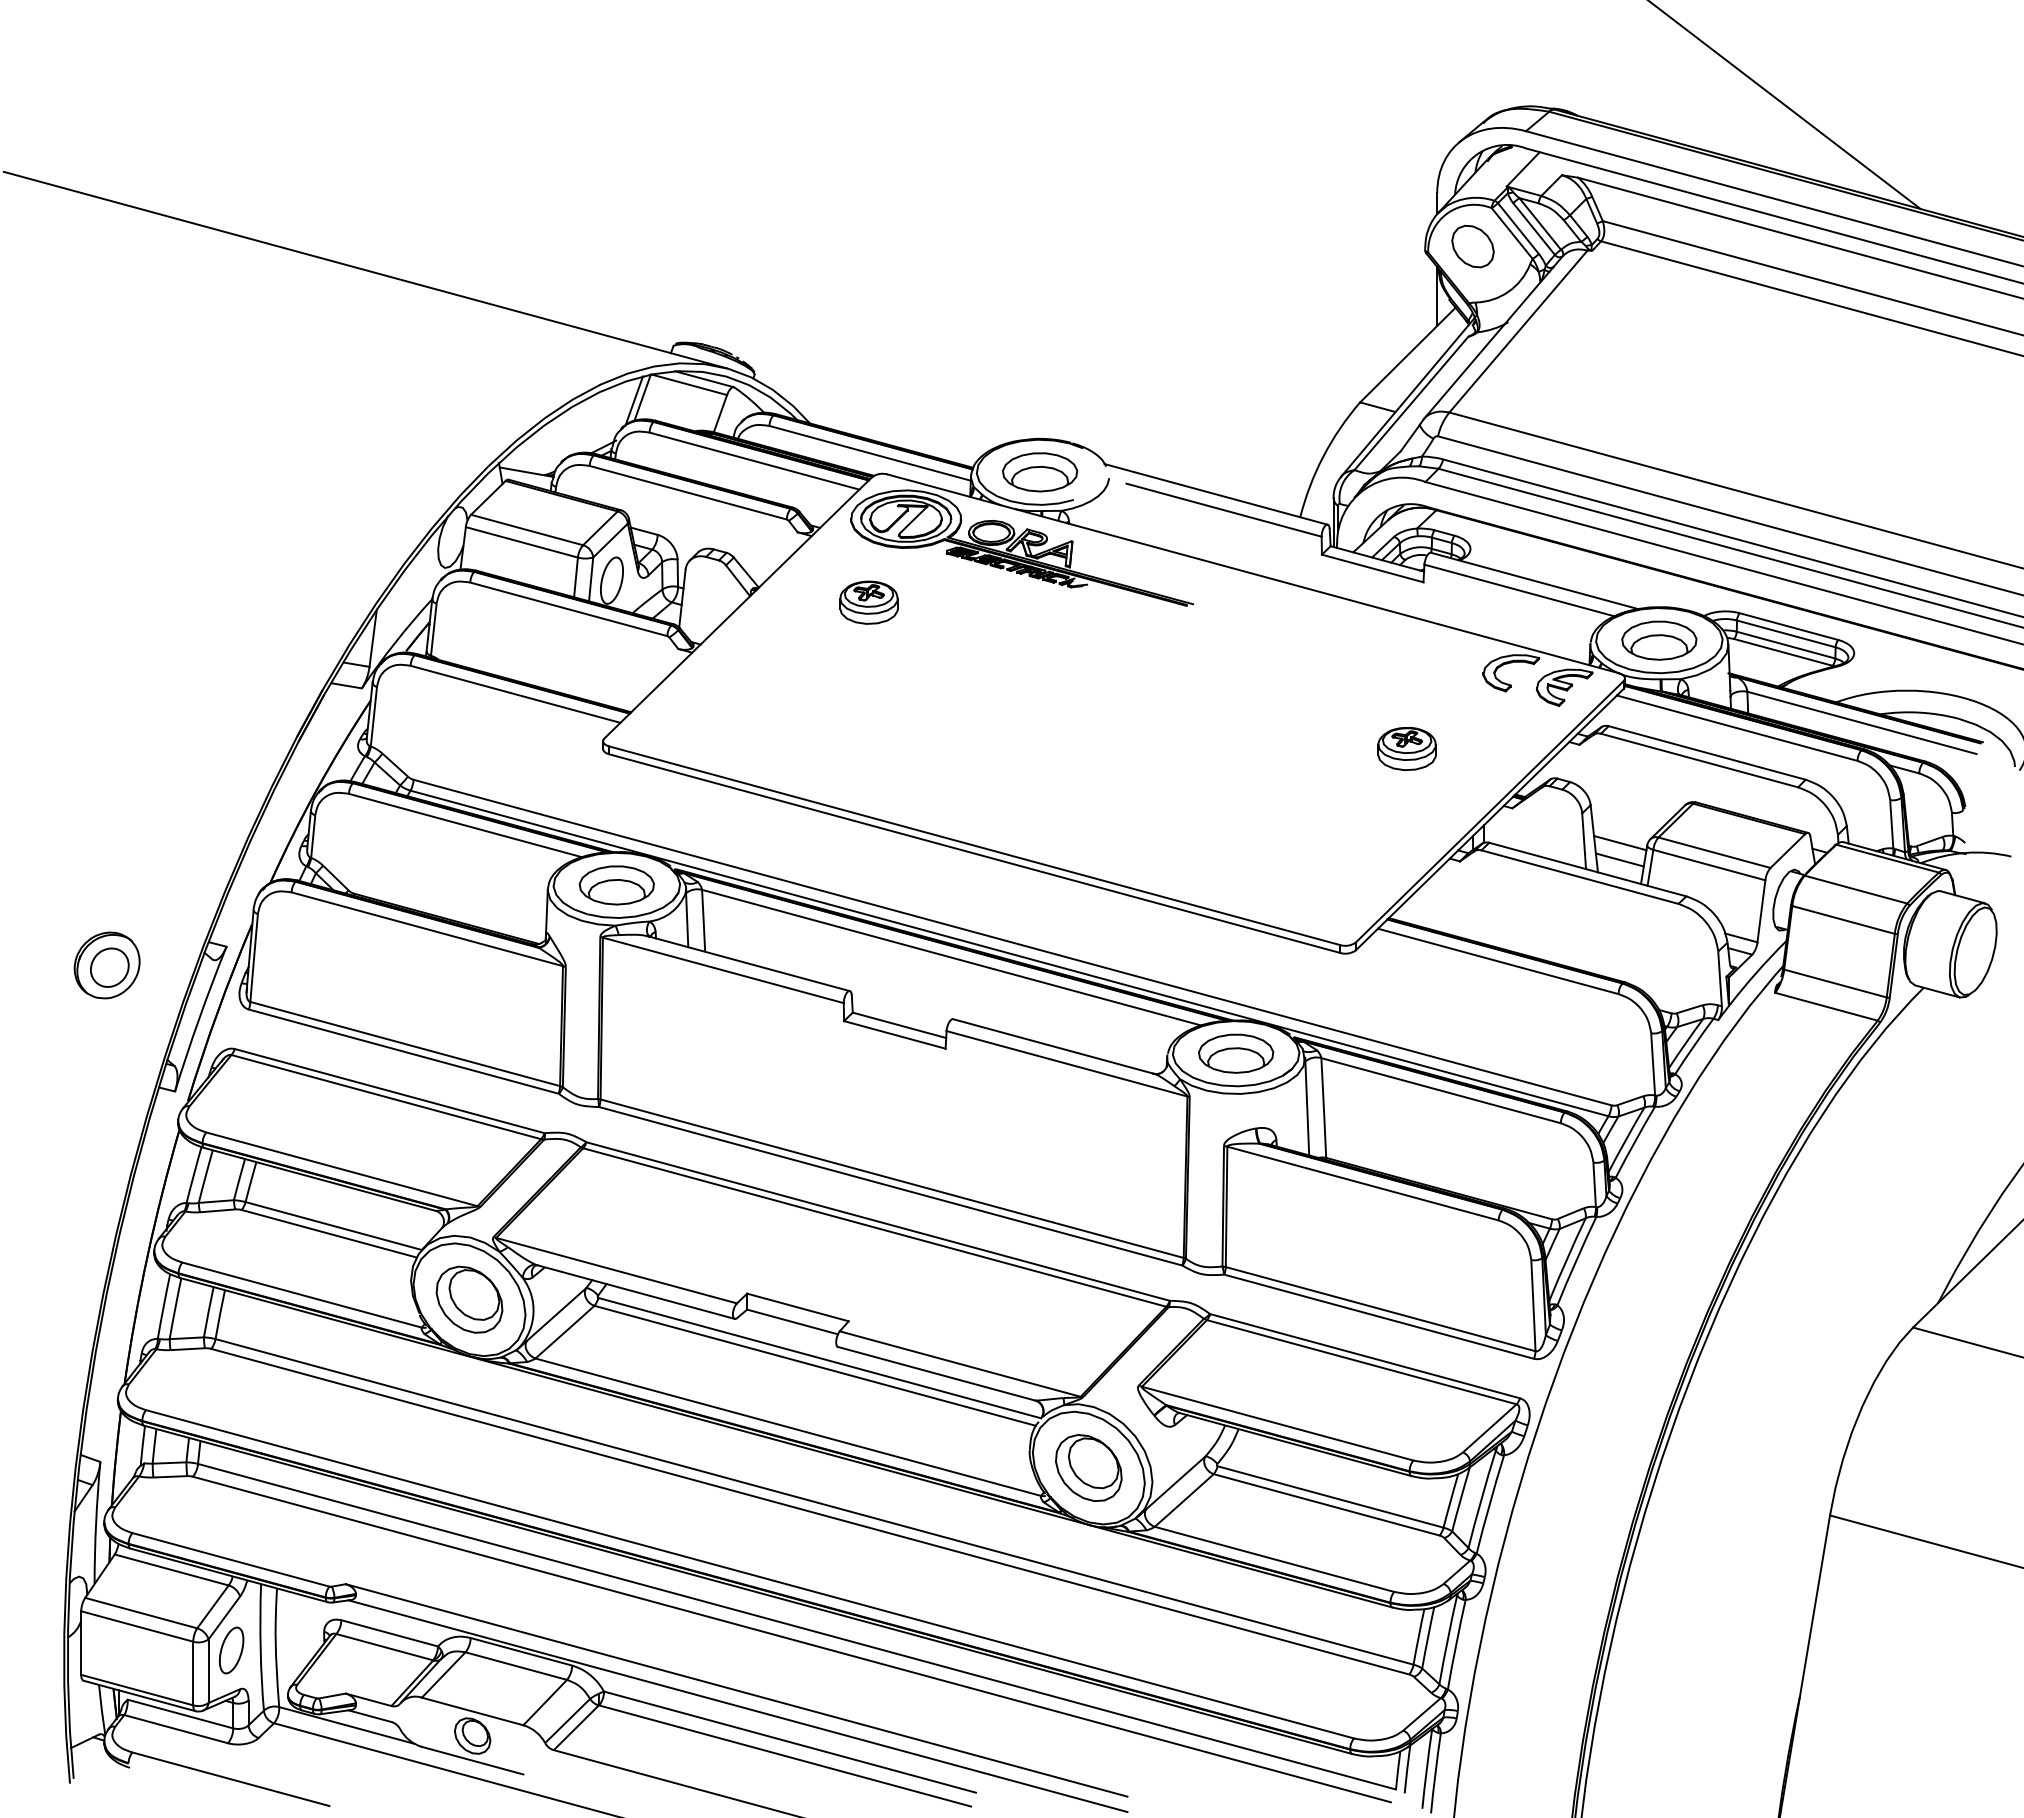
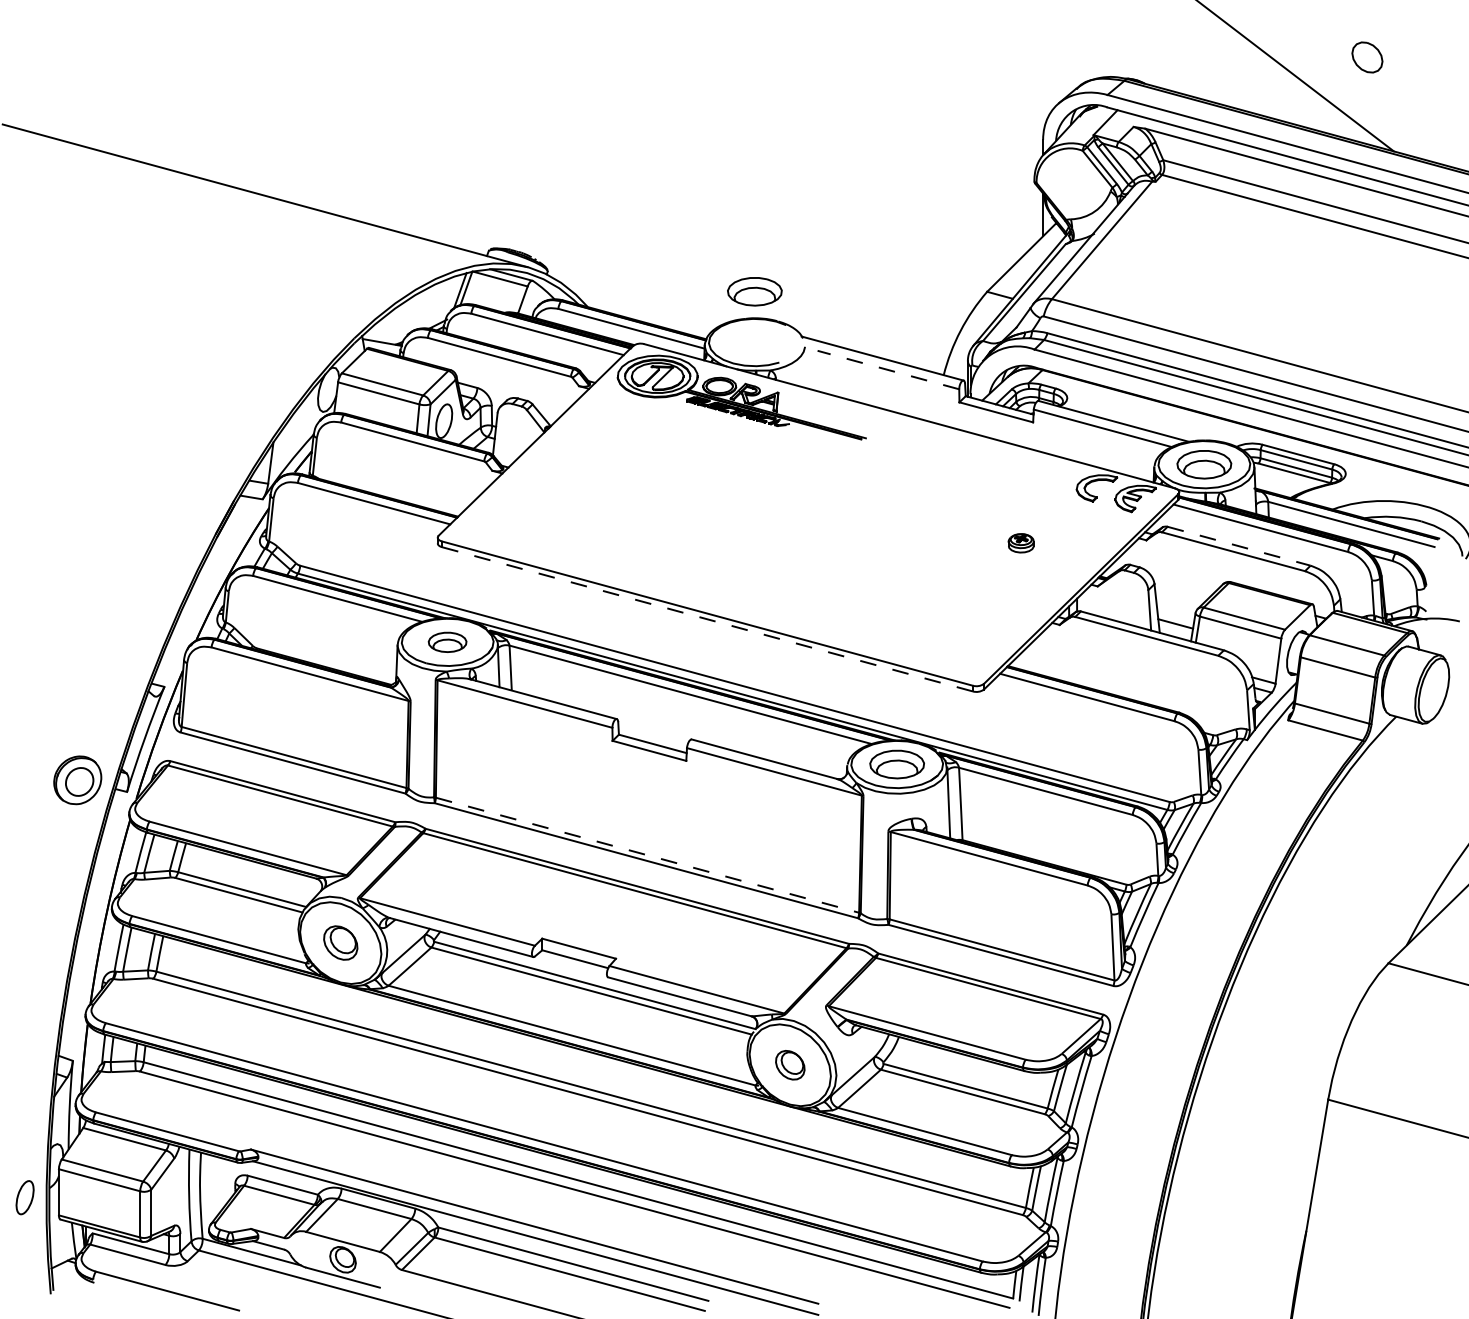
part: (1472, 246) -> (1367, 57), moved
part: (1040, 472) -> (755, 291), moved
line: (1223, 510) -> (888, 370), solid -> dashed
part: (868, 602) -> (630, 437), removed
part: (1406, 748) -> (1020, 543), size x0.6
line: (1707, 753) -> (1239, 546), solid -> dashed
line: (1620, 842) -> (1176, 611), removed
line: (974, 853) -> (707, 619), solid -> dashed
part: (616, 885) -> (447, 642), size x0.7
part: (106, 965) -> (77, 780), moved
line: (892, 1178) -> (647, 855), solid -> dashed
part: (469, 1299) -> (340, 942), size x0.7
part: (1088, 1467) -> (790, 1064), size x0.6
part: (231, 1650) -> (25, 1197), moved

